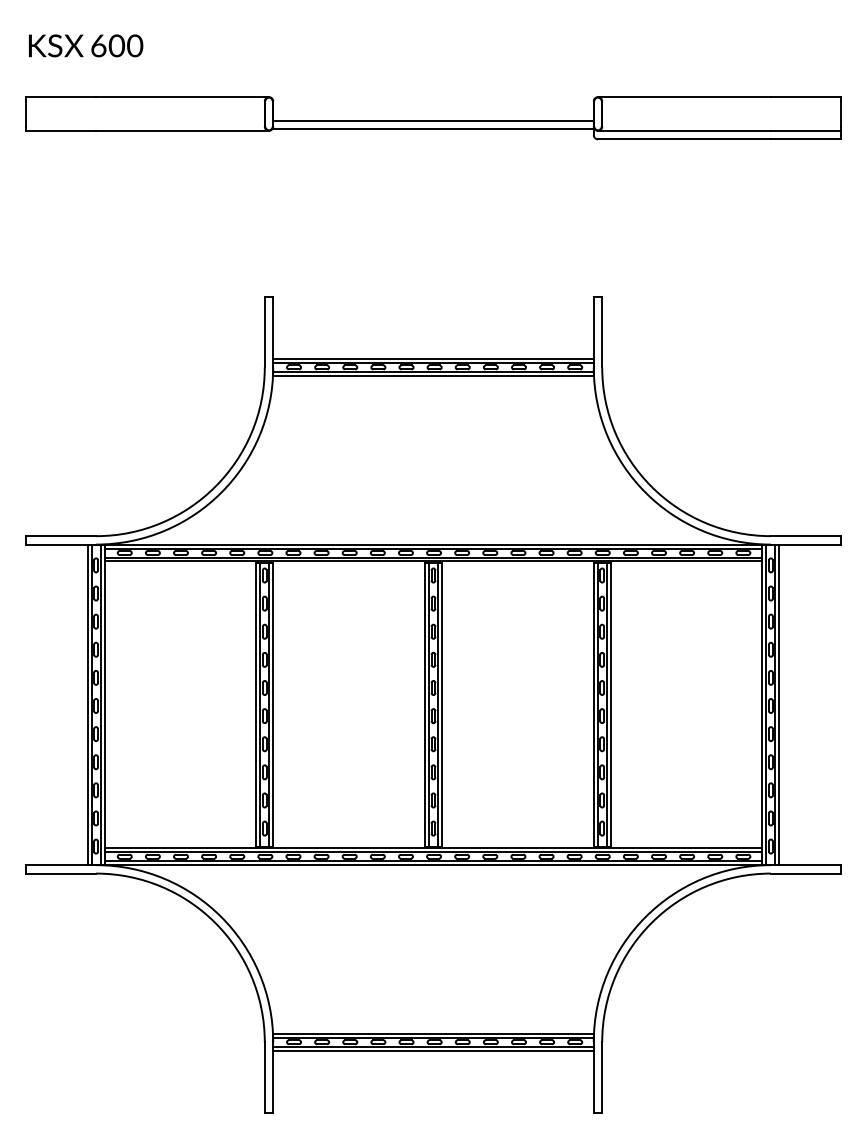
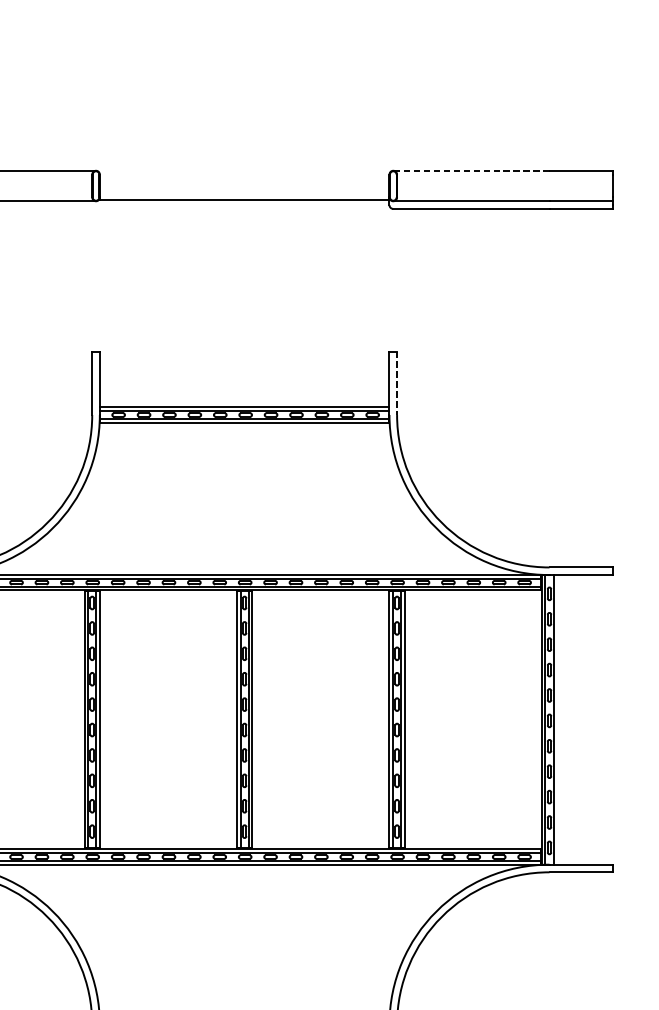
line: (683, 97) -> (470, 171), solid -> dashed
line: (433, 120) -> (244, 191), removed
line: (602, 332) -> (397, 383), solid -> dashed
line: (779, 704) -> (557, 719), removed

